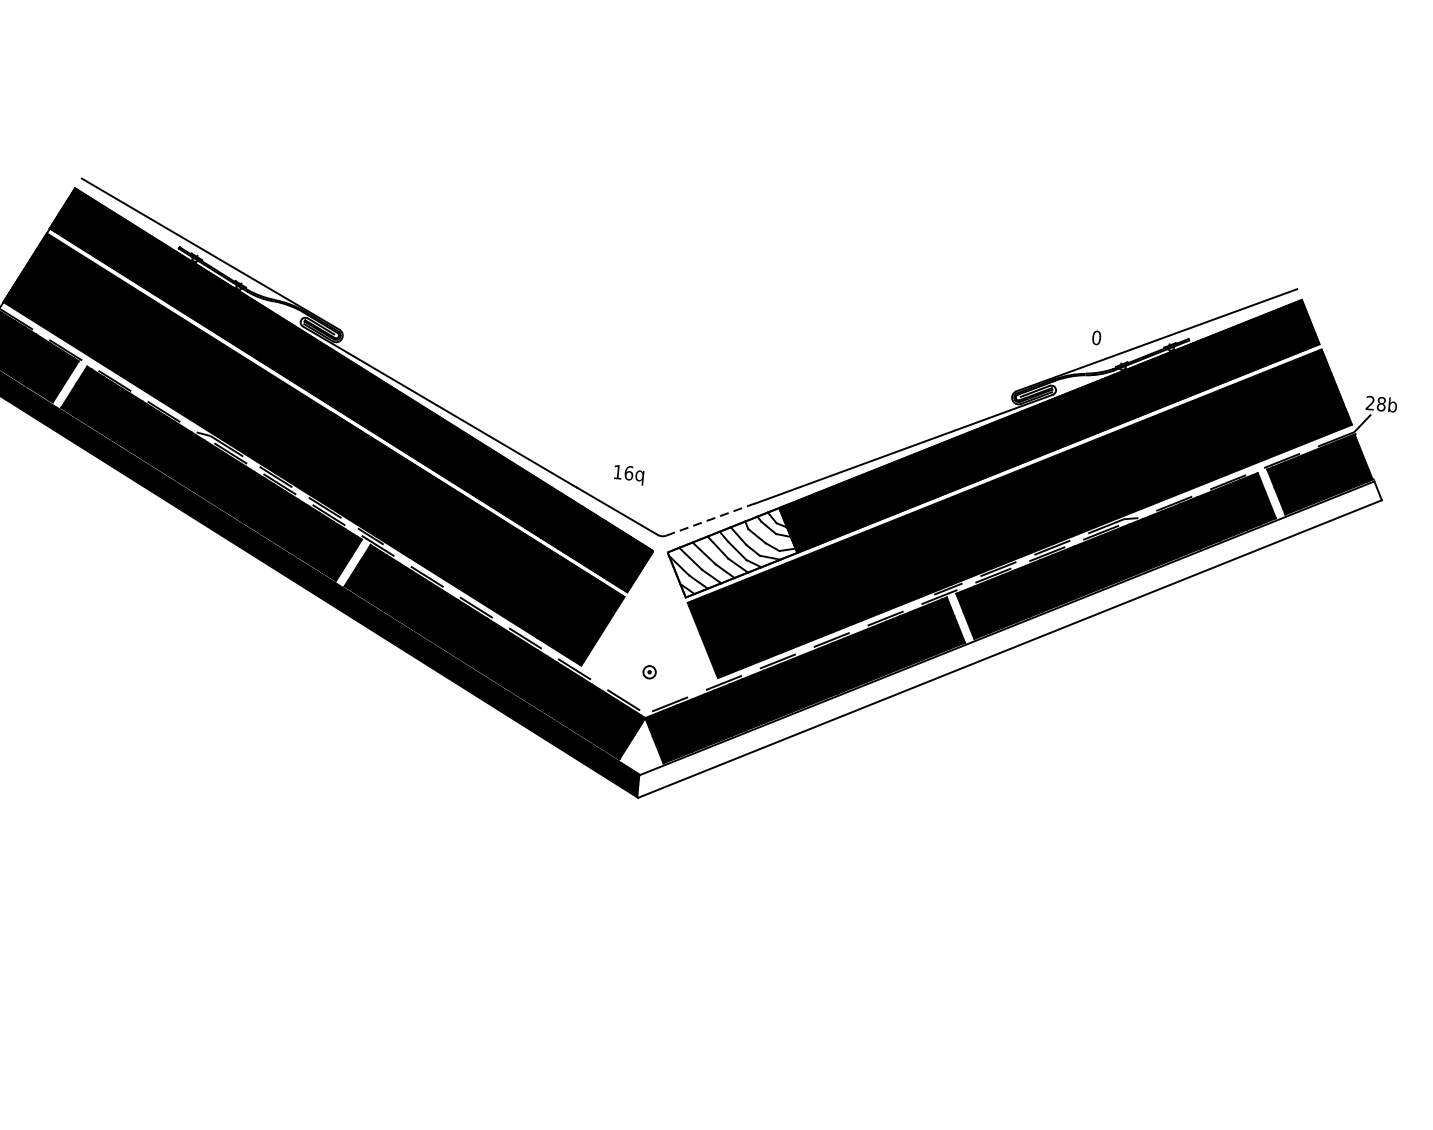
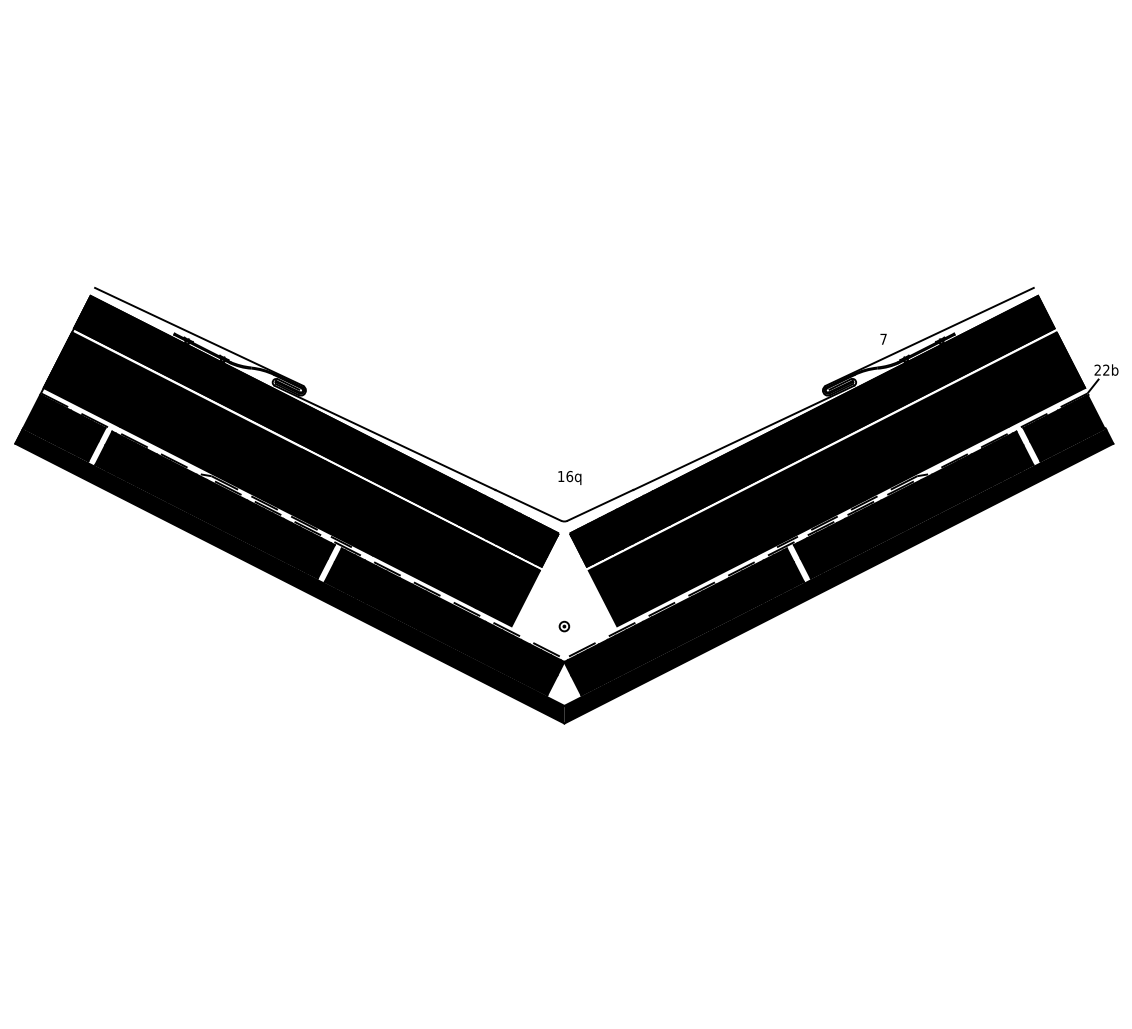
text: (1096, 336) -> (883, 338), 0 -> 7
text: (1381, 403) -> (1106, 369), 28b -> 22b
text: (628, 474) -> (569, 477), moved
line: (710, 519) -> (600, 505), dashed -> solid
fill: (732, 551) -> (619, 528), added
fill: (1010, 639) -> (838, 576), added

